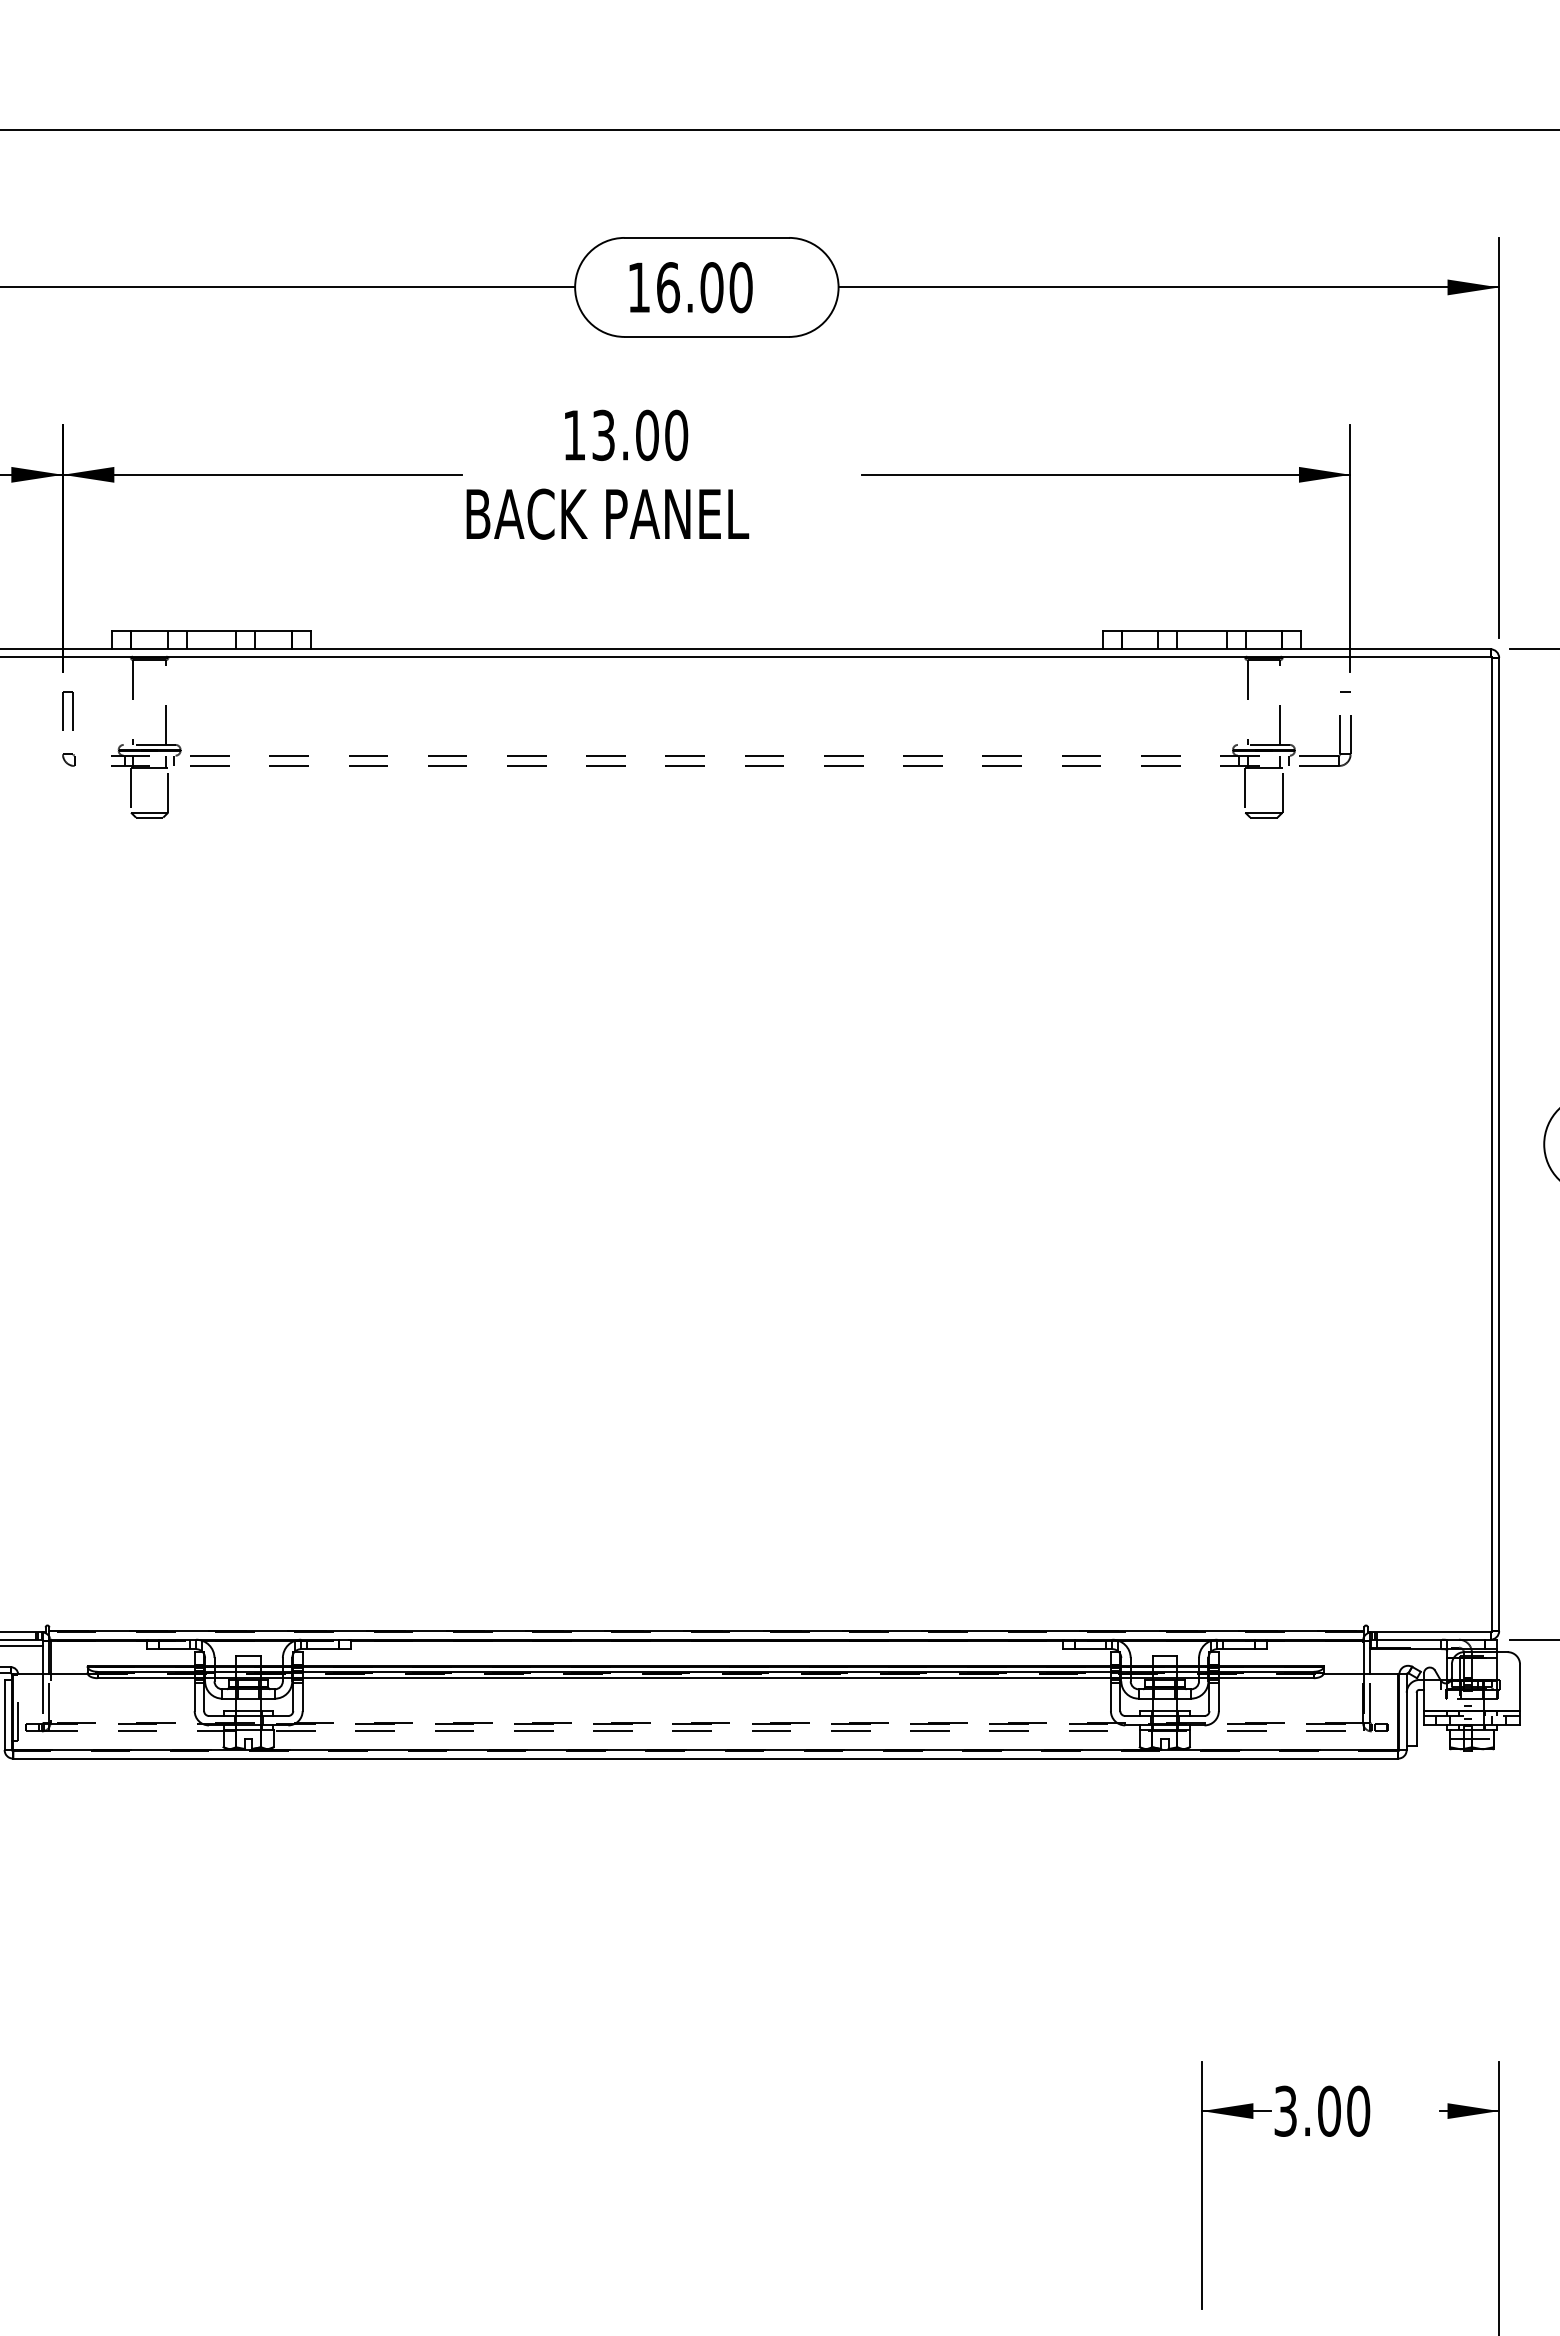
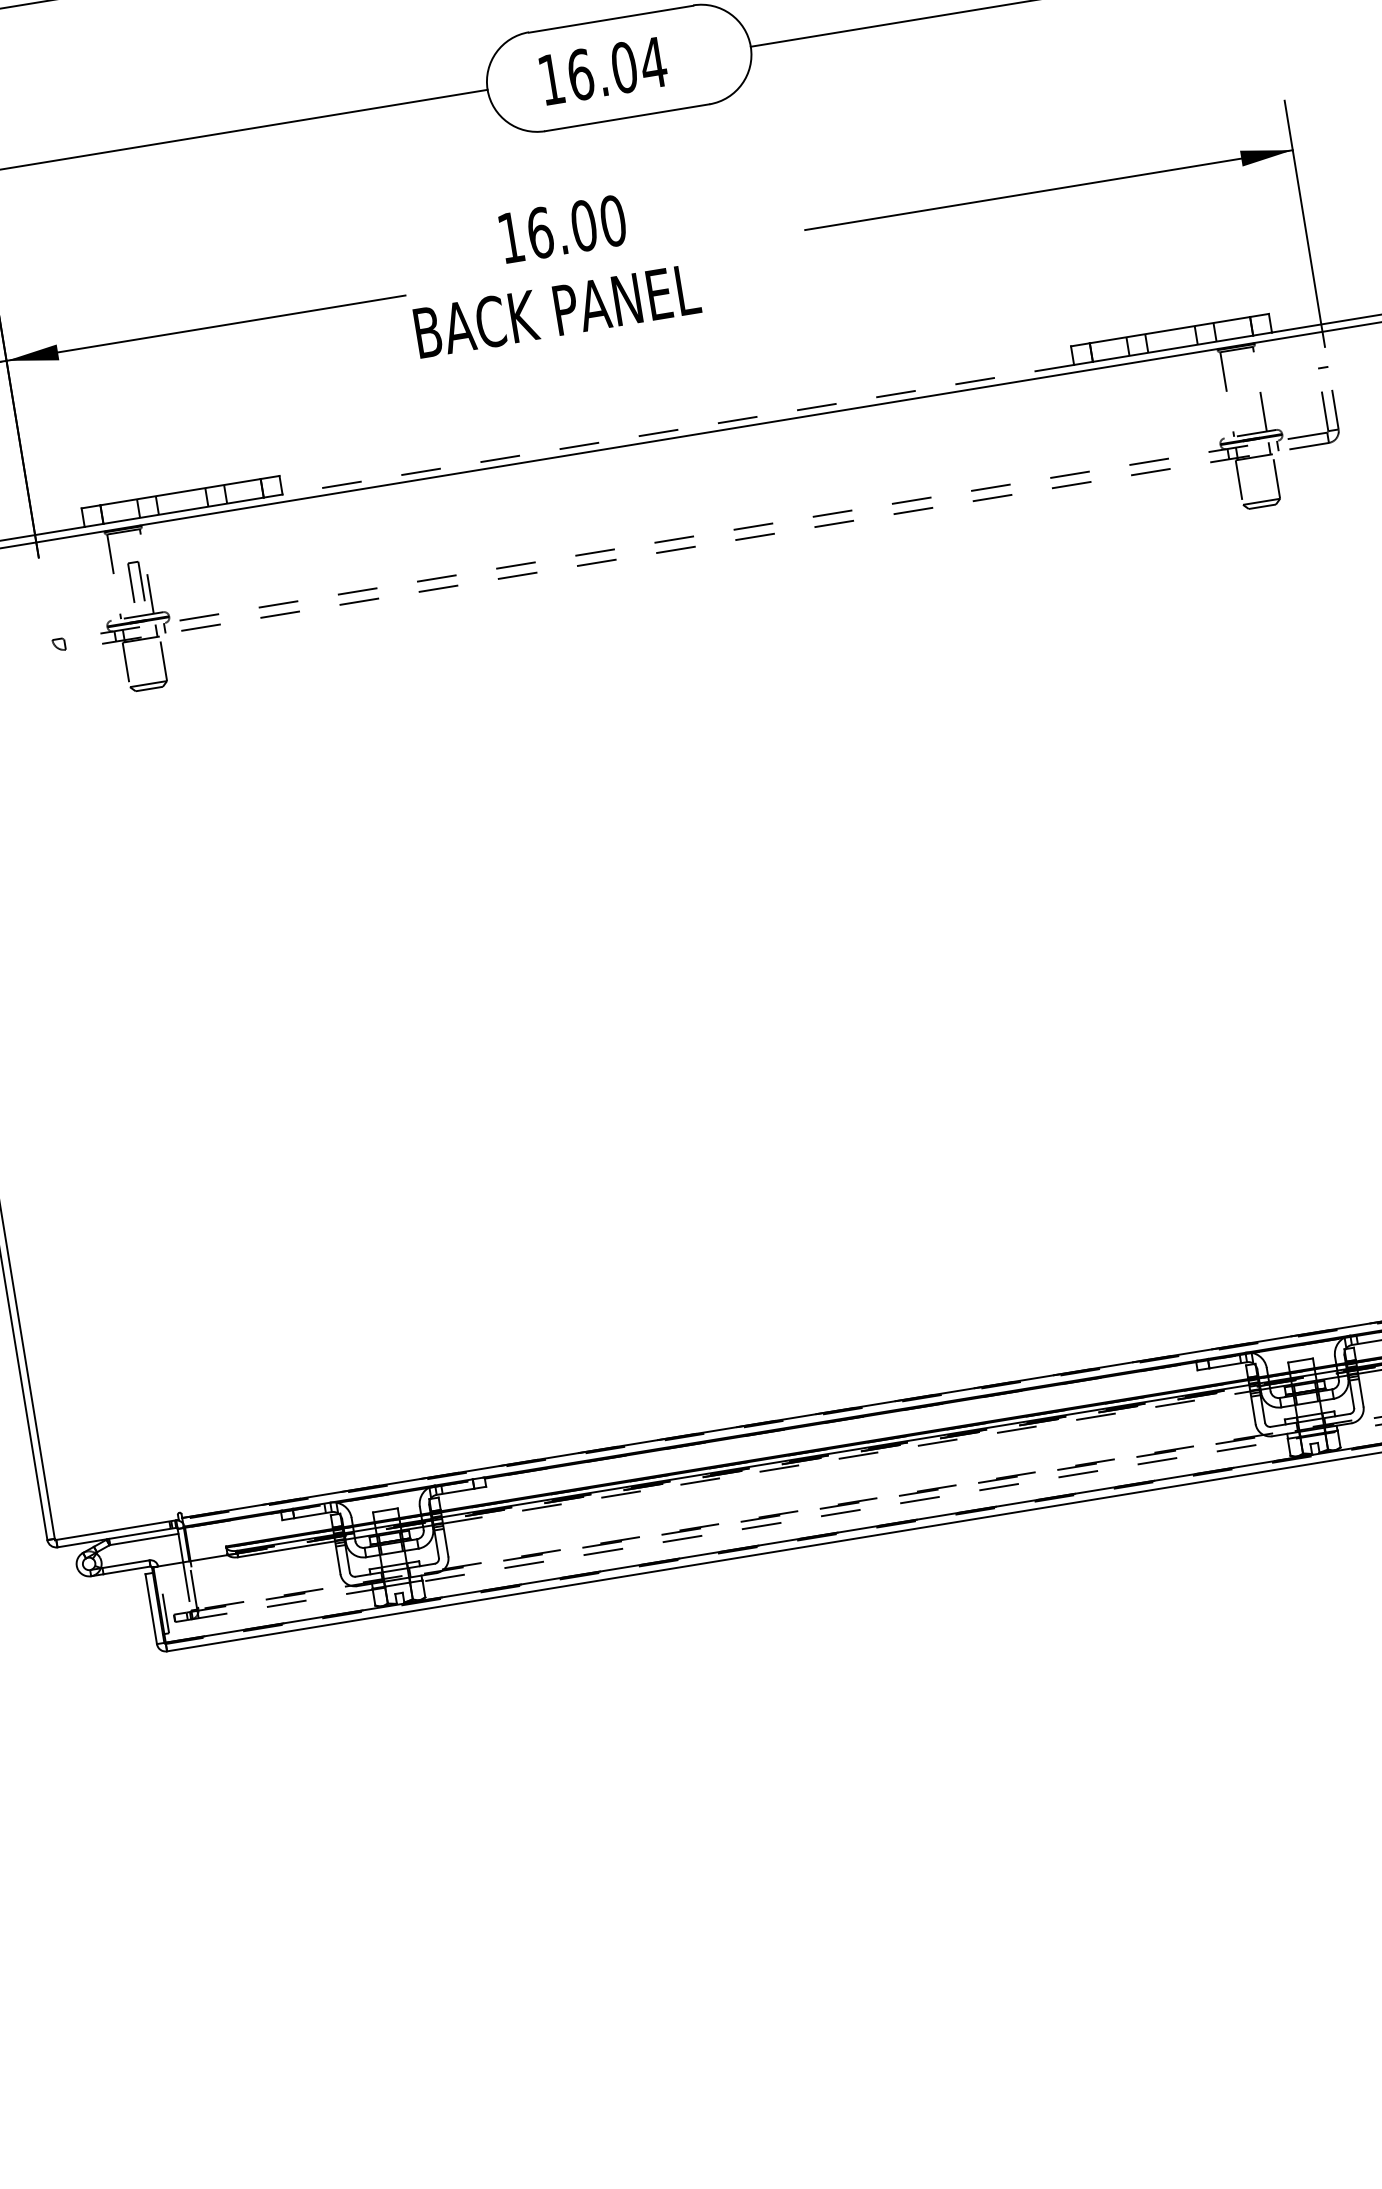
text: (741, 287) -> (653, 62), 16.00 -> 16.04
text: (603, 435) -> (540, 233), 13.00 -> 16.00
line: (706, 649) -> (678, 430), solid -> dashed
part: (67, 710) -> (135, 581), moved
line: (707, 1678) -> (847, 1457), solid -> dashed

